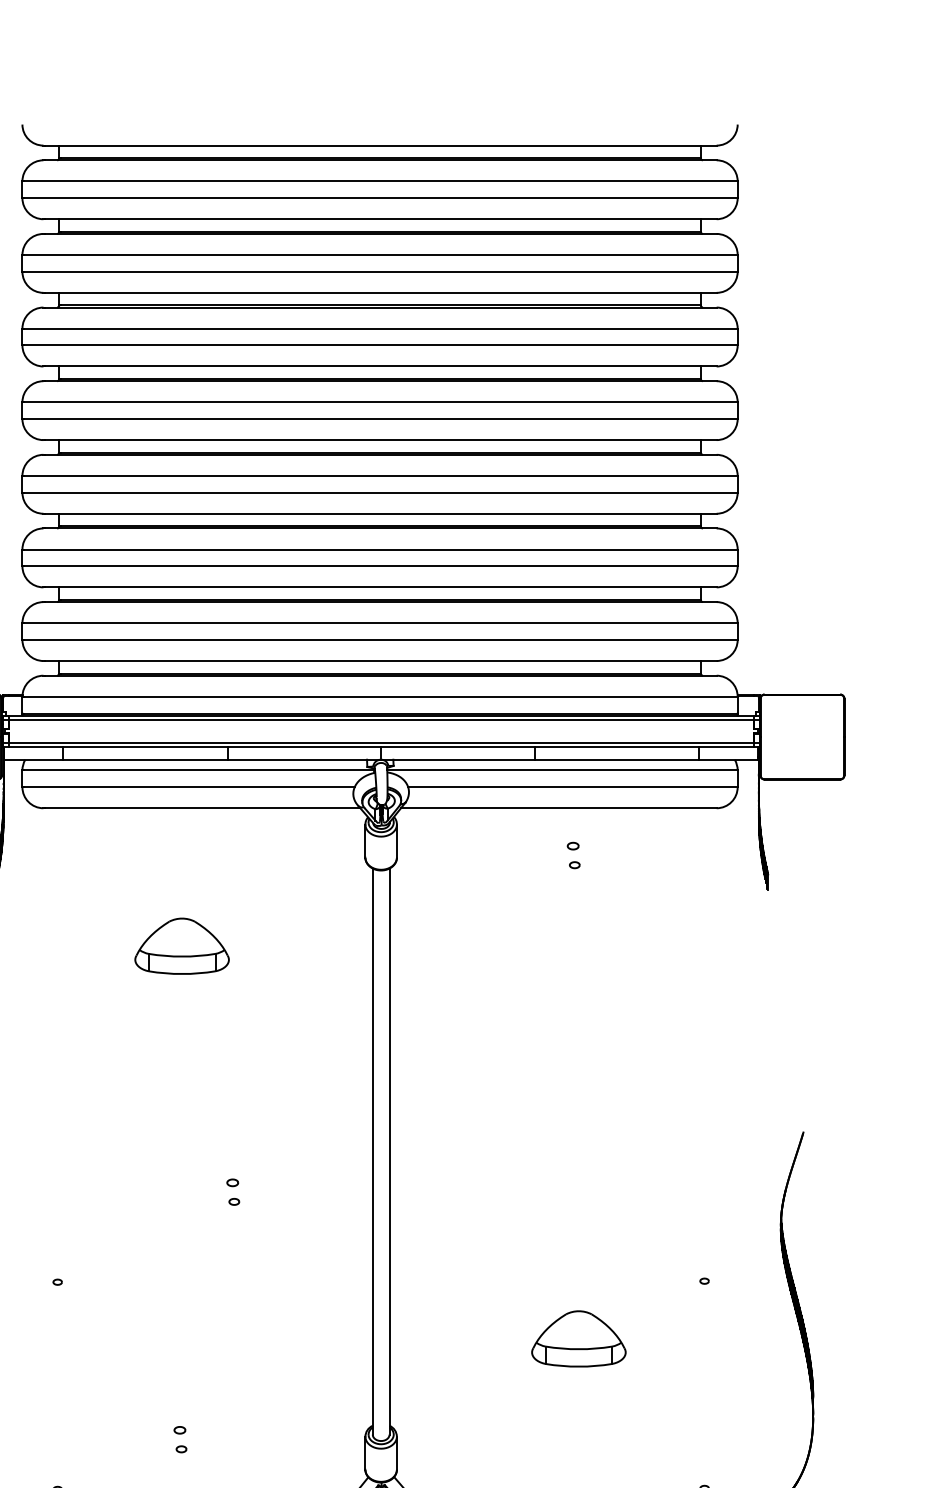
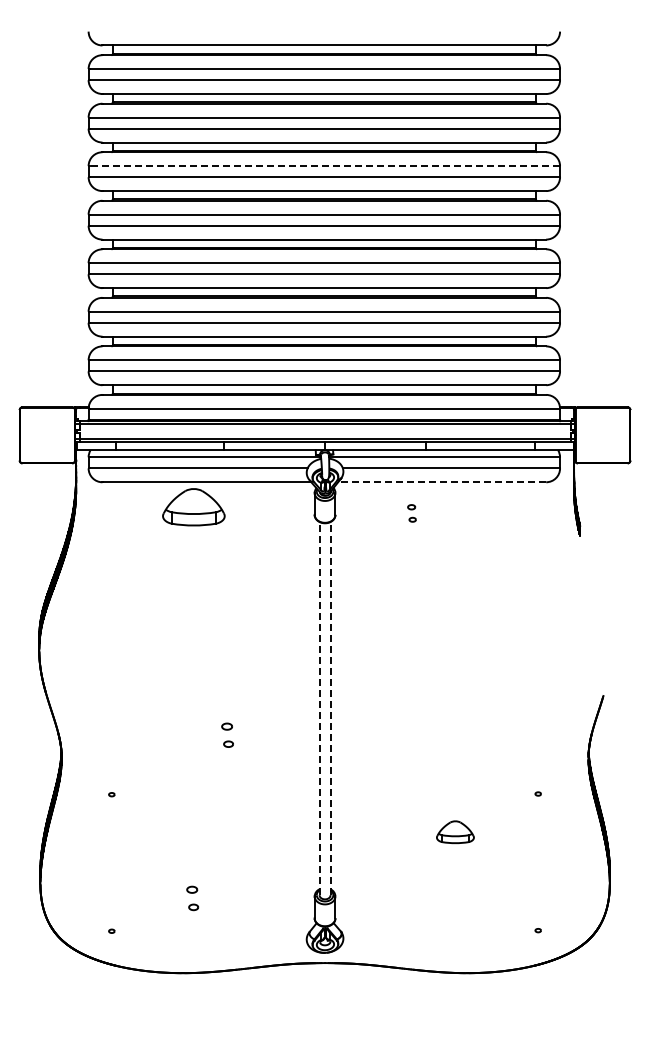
line: (380, 329) -> (324, 166), solid -> dashed
line: (557, 808) -> (441, 482), solid -> dashed
part: (572, 855) -> (411, 513), moved
part: (181, 946) -> (193, 507), moved
line: (372, 1151) -> (319, 708), solid -> dashed
line: (389, 1151) -> (330, 708), solid -> dashed
part: (233, 1192) -> (227, 735), size x1.4
part: (579, 1339) -> (455, 832), size x0.6
part: (180, 1439) -> (192, 898), size x1.4

